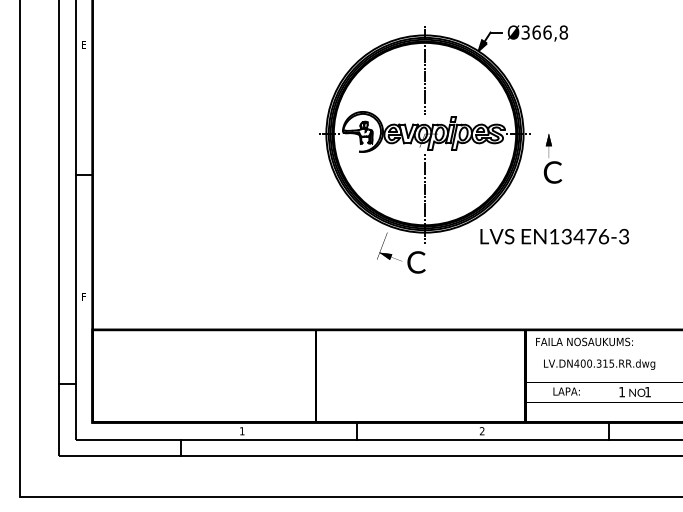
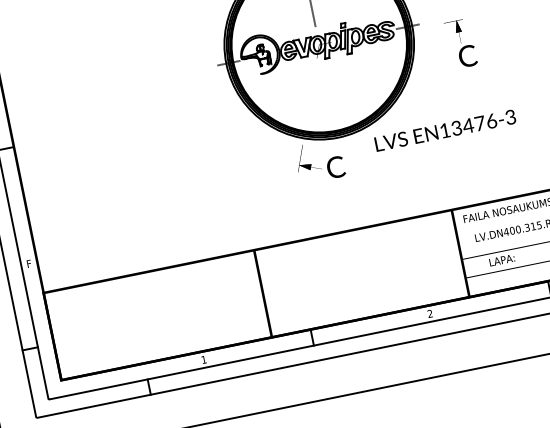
text: (552, 158) -> (464, 43), moved
line: (424, 199) -> (331, 106), removed
text: (554, 236) -> (445, 130), moved

